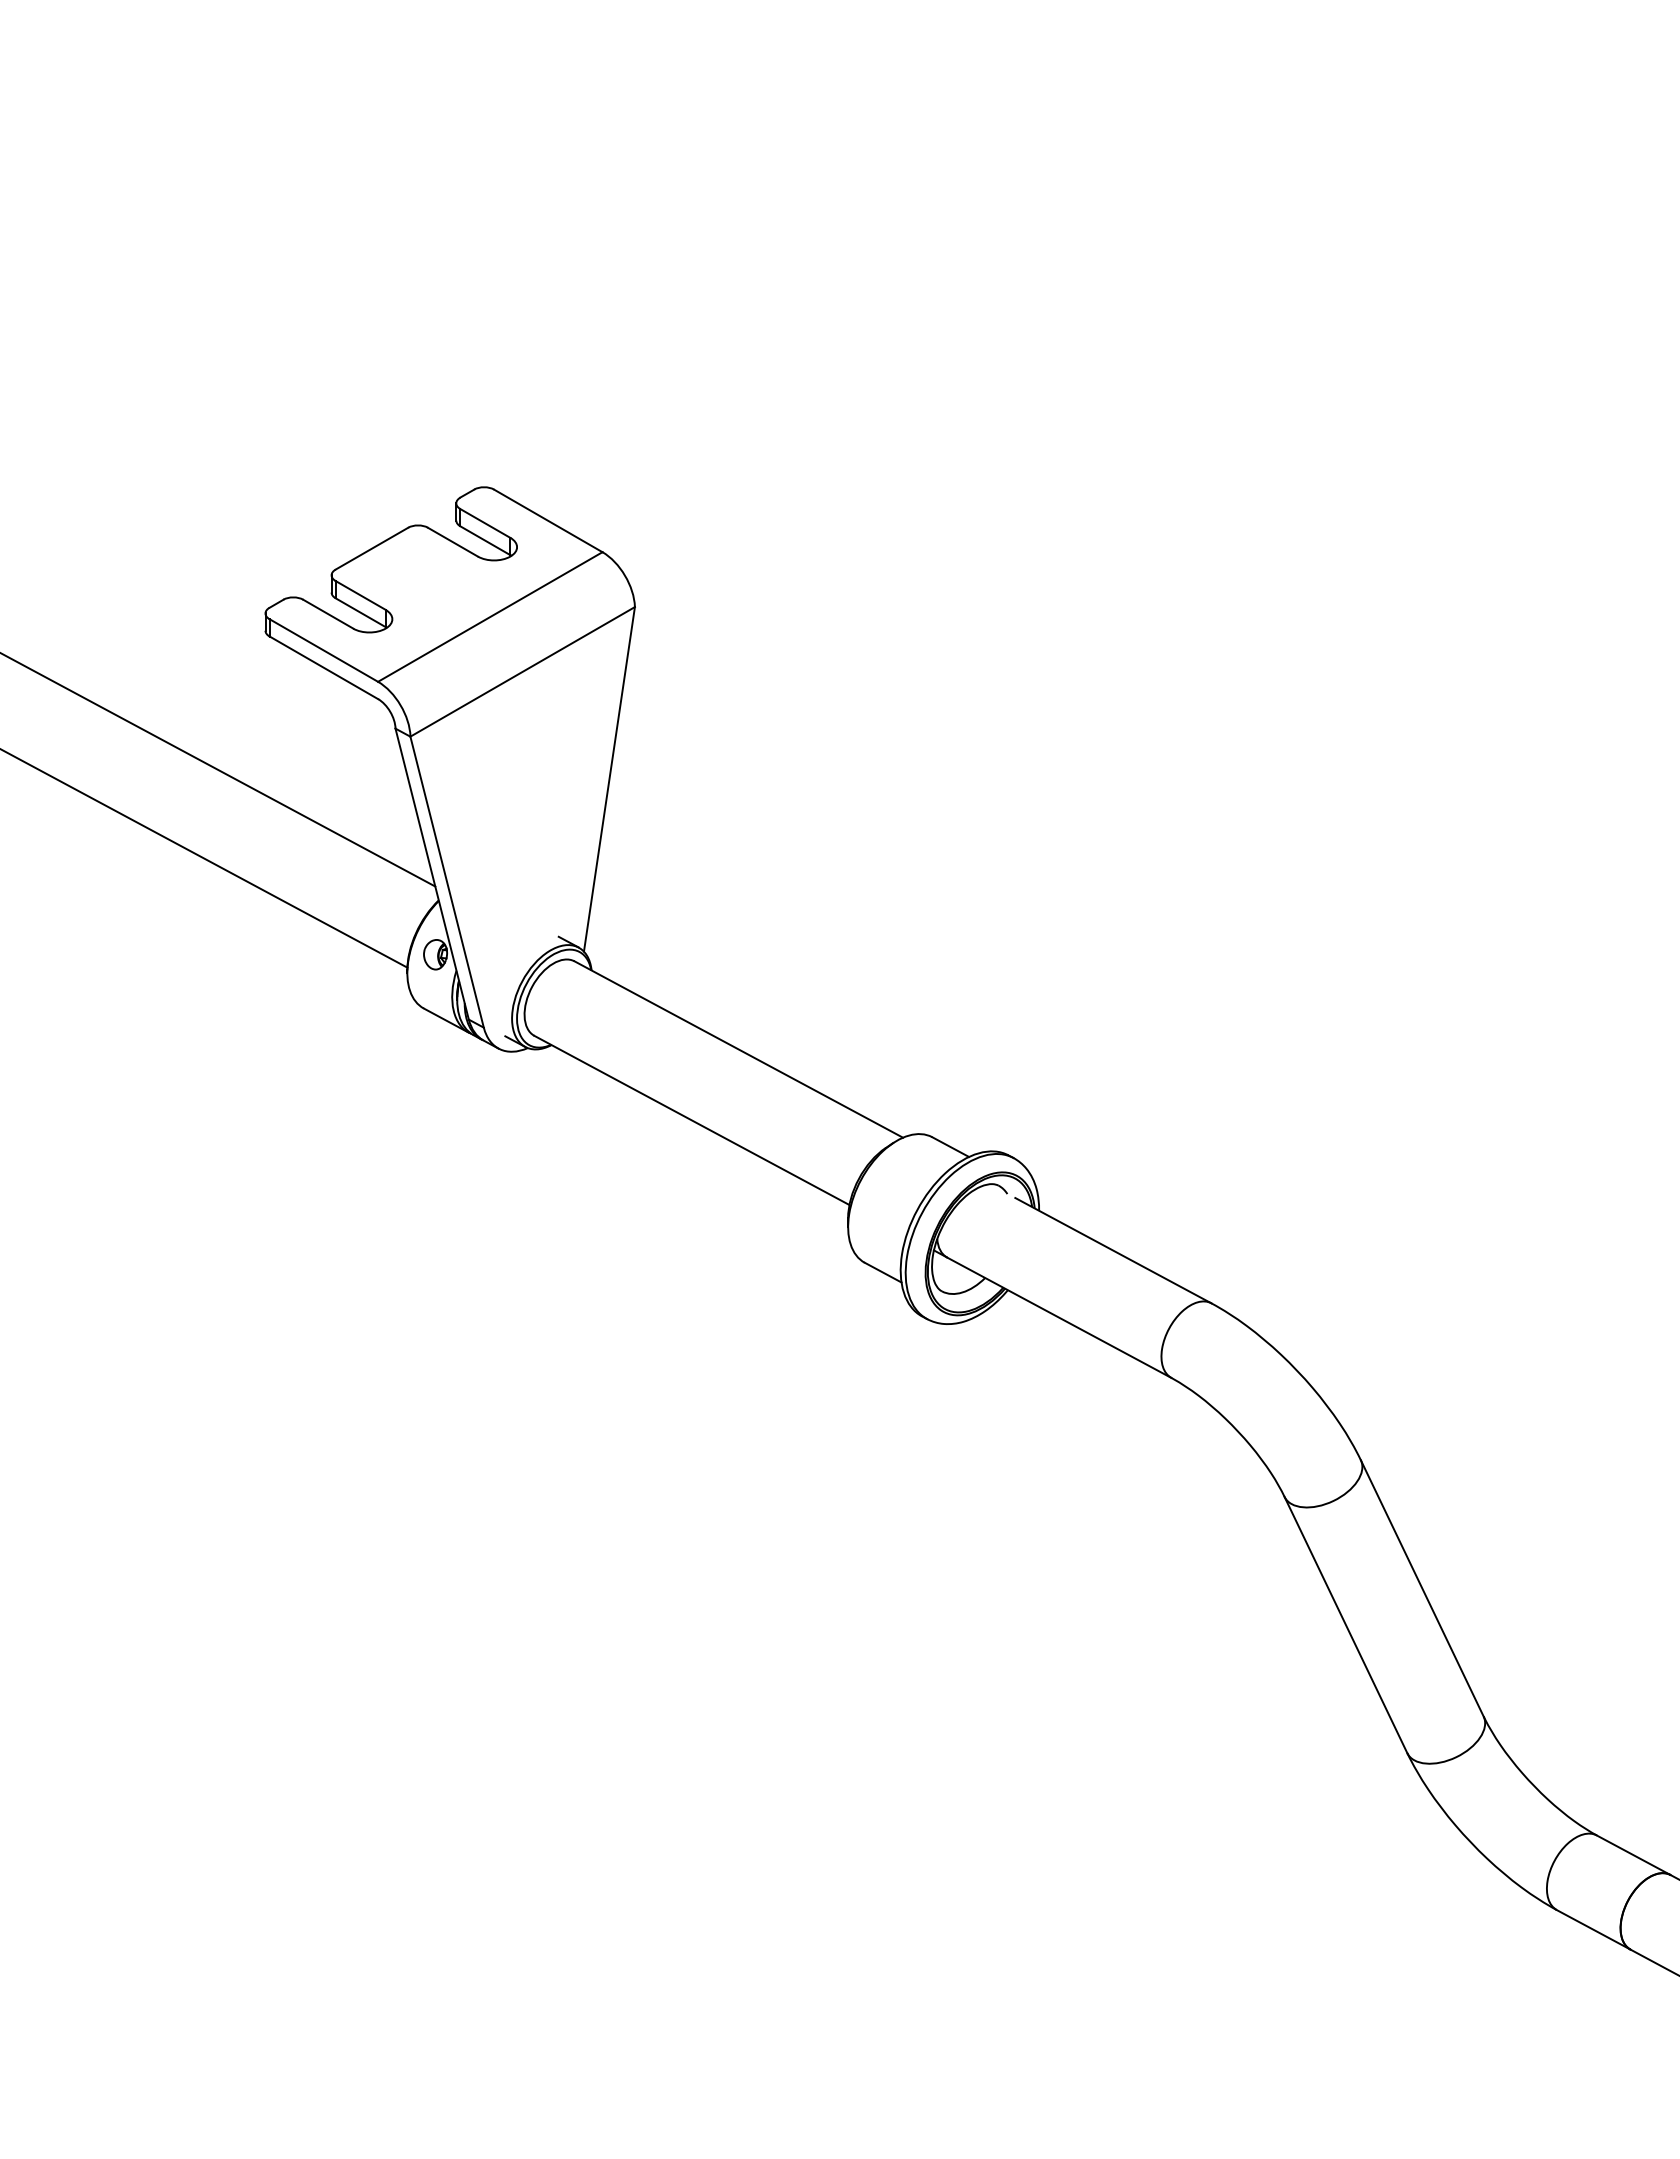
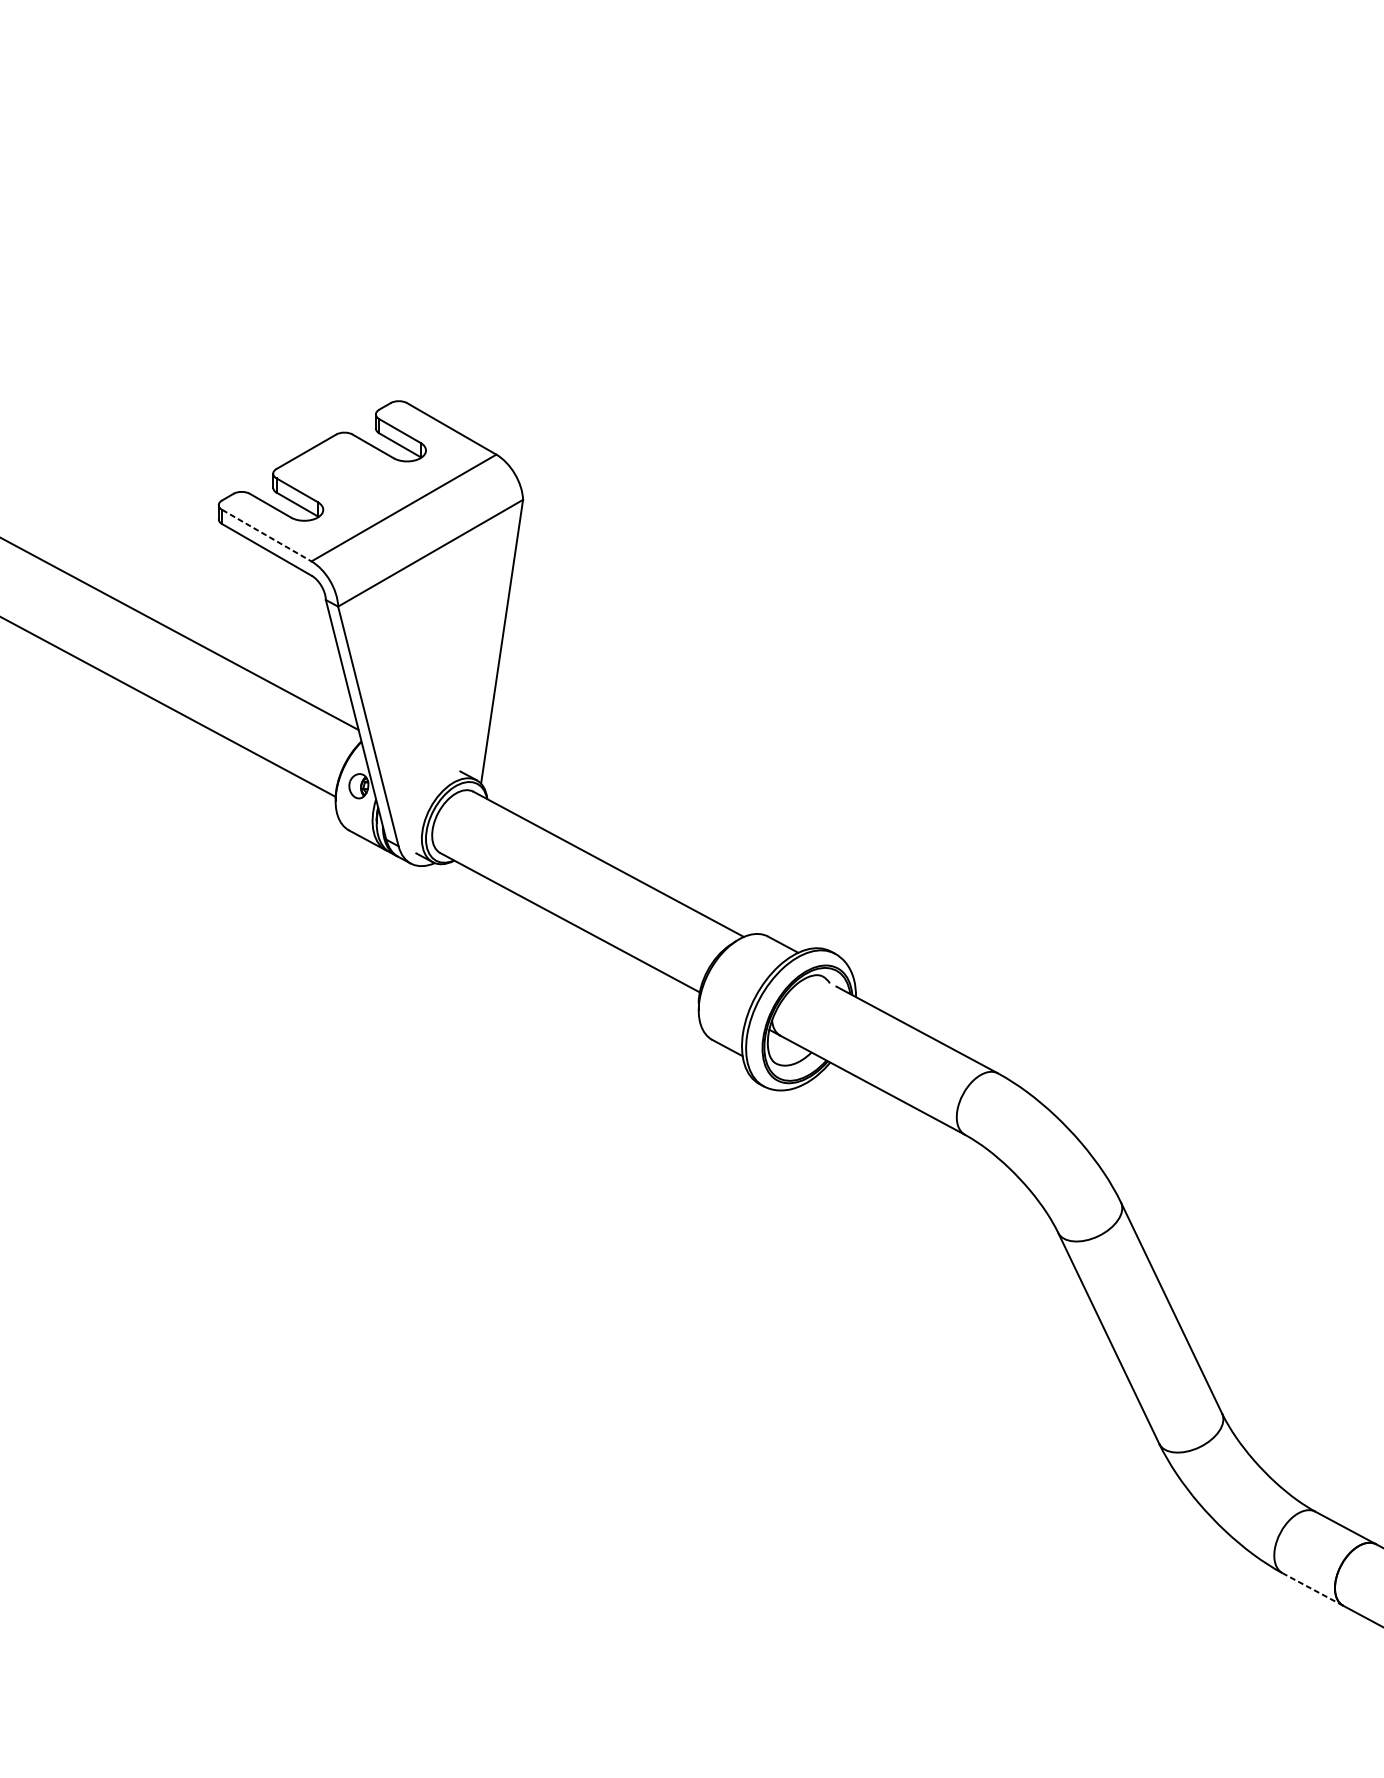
line: (323, 650) -> (266, 535), solid -> dashed
line: (1593, 1929) -> (1312, 1589), solid -> dashed

